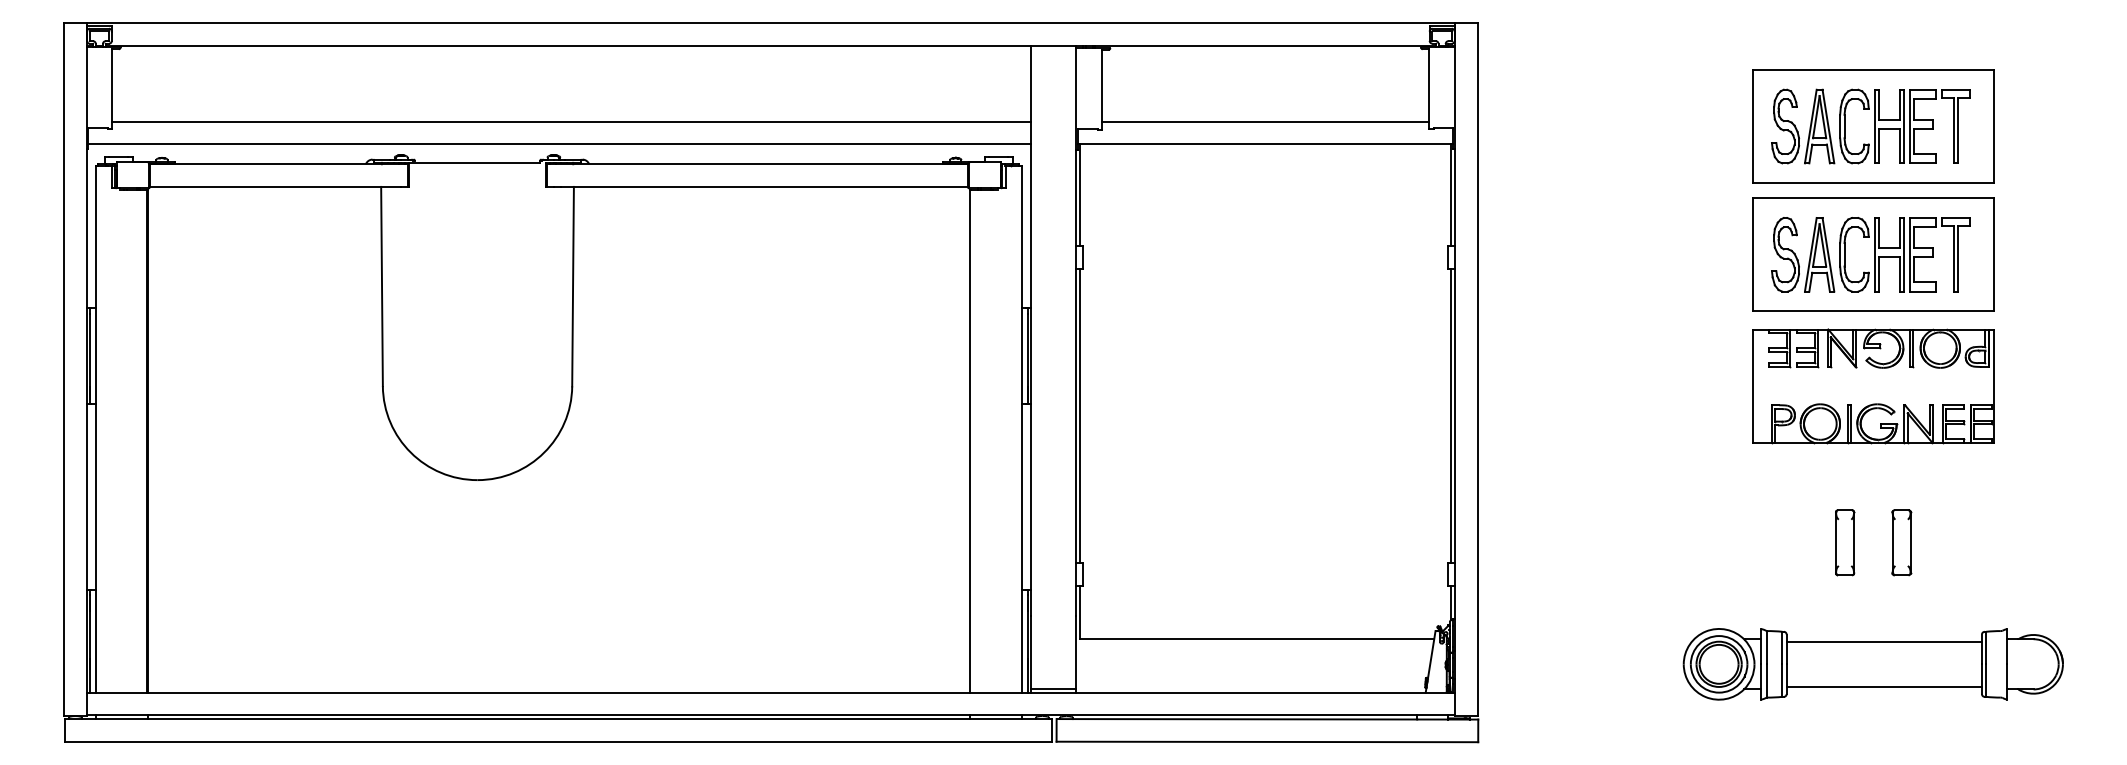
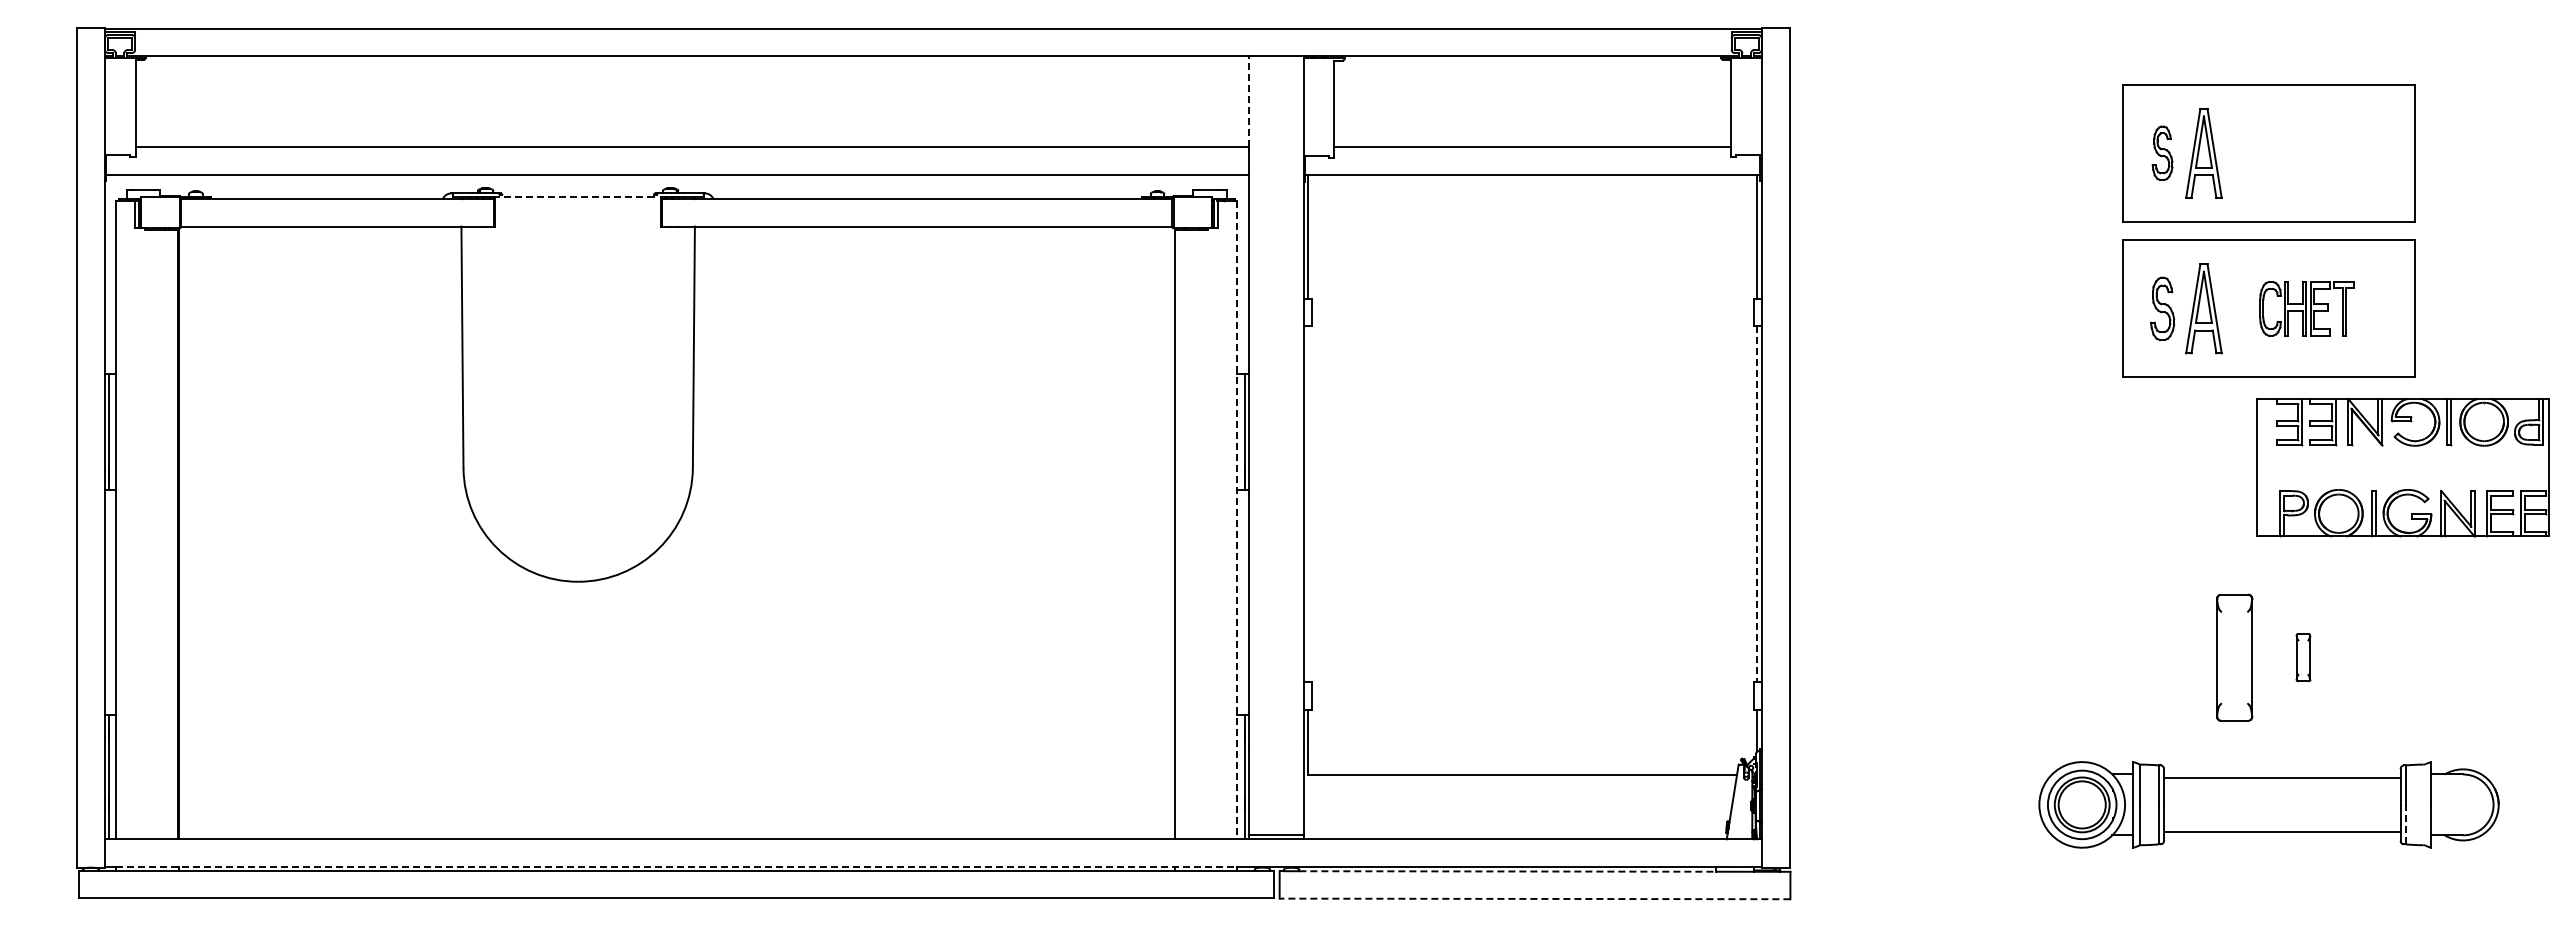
line: (1030, 83) -> (1248, 101), solid -> dashed
part: (1785, 125) -> (2162, 152), size x0.6
part: (1904, 125) -> (2306, 152), removed
line: (474, 162) -> (574, 197), solid -> dashed
part: (1785, 254) -> (2162, 308), size x0.7
part: (1904, 254) -> (2306, 308), size x0.6
part: (1872, 385) -> (2402, 467), moved
line: (1080, 415) -> (1308, 503), removed
line: (1451, 416) -> (1757, 504), solid -> dashed
line: (1021, 429) -> (1237, 520), solid -> dashed
part: (1844, 542) -> (2234, 657), size x1.6
part: (1901, 542) -> (2303, 657), size x0.6
line: (1985, 680) -> (2405, 824), solid -> dashed
line: (559, 715) -> (677, 866), solid -> dashed
line: (1244, 719) -> (1507, 871), solid -> dashed
line: (1266, 741) -> (1534, 898), solid -> dashed

